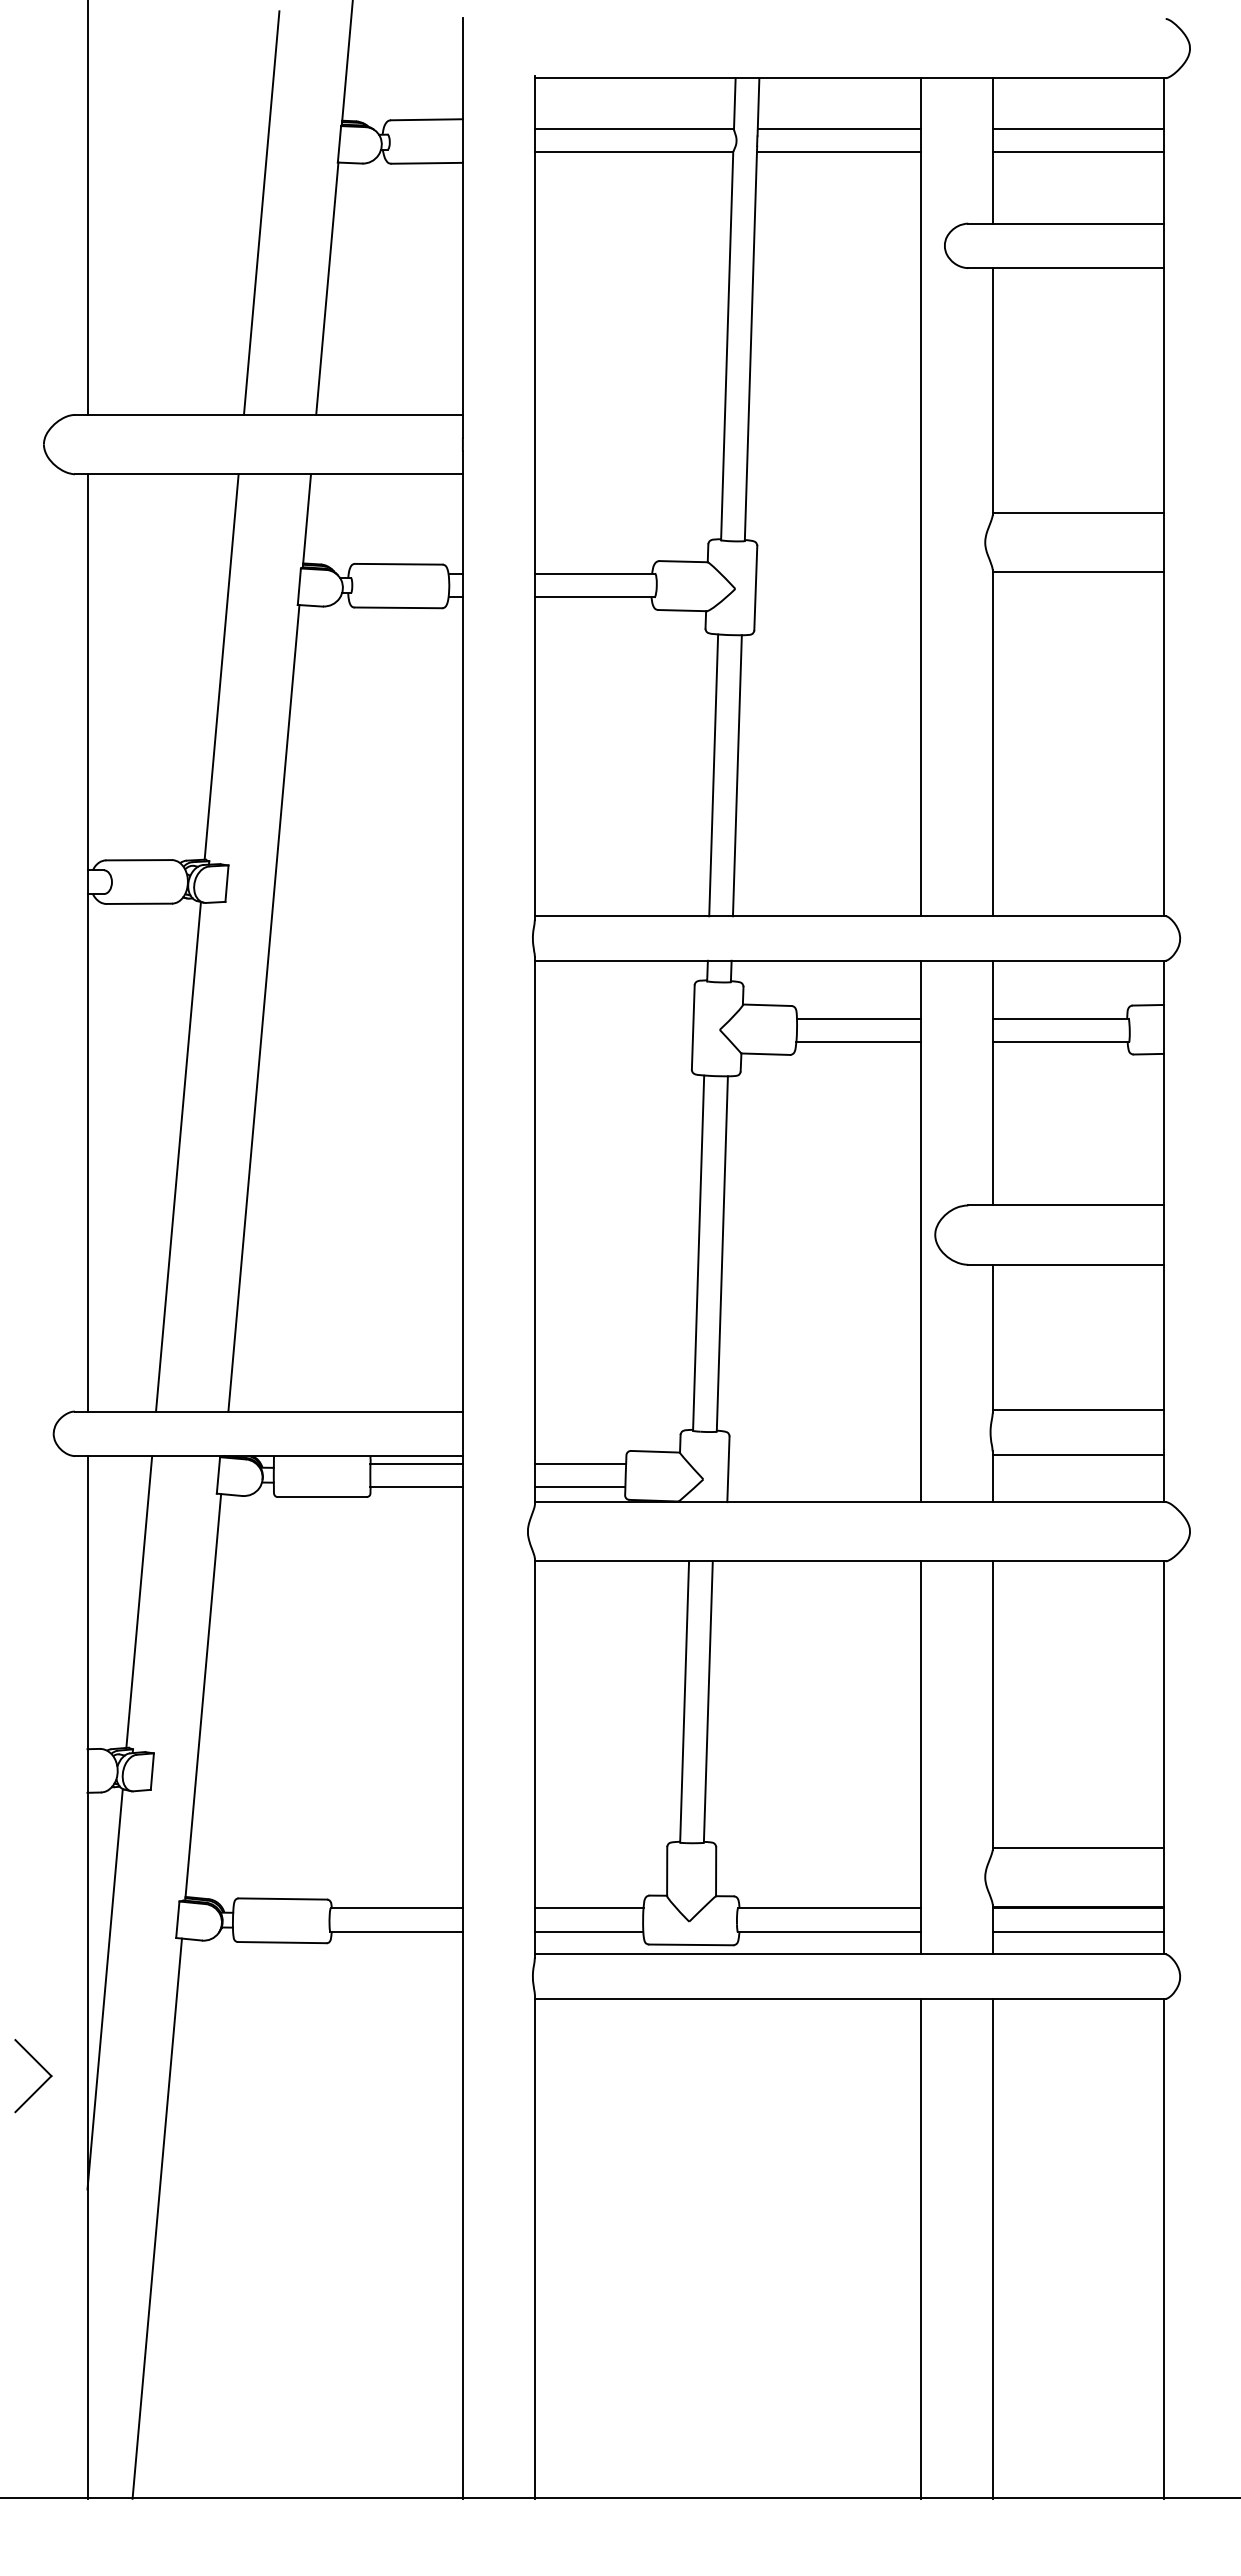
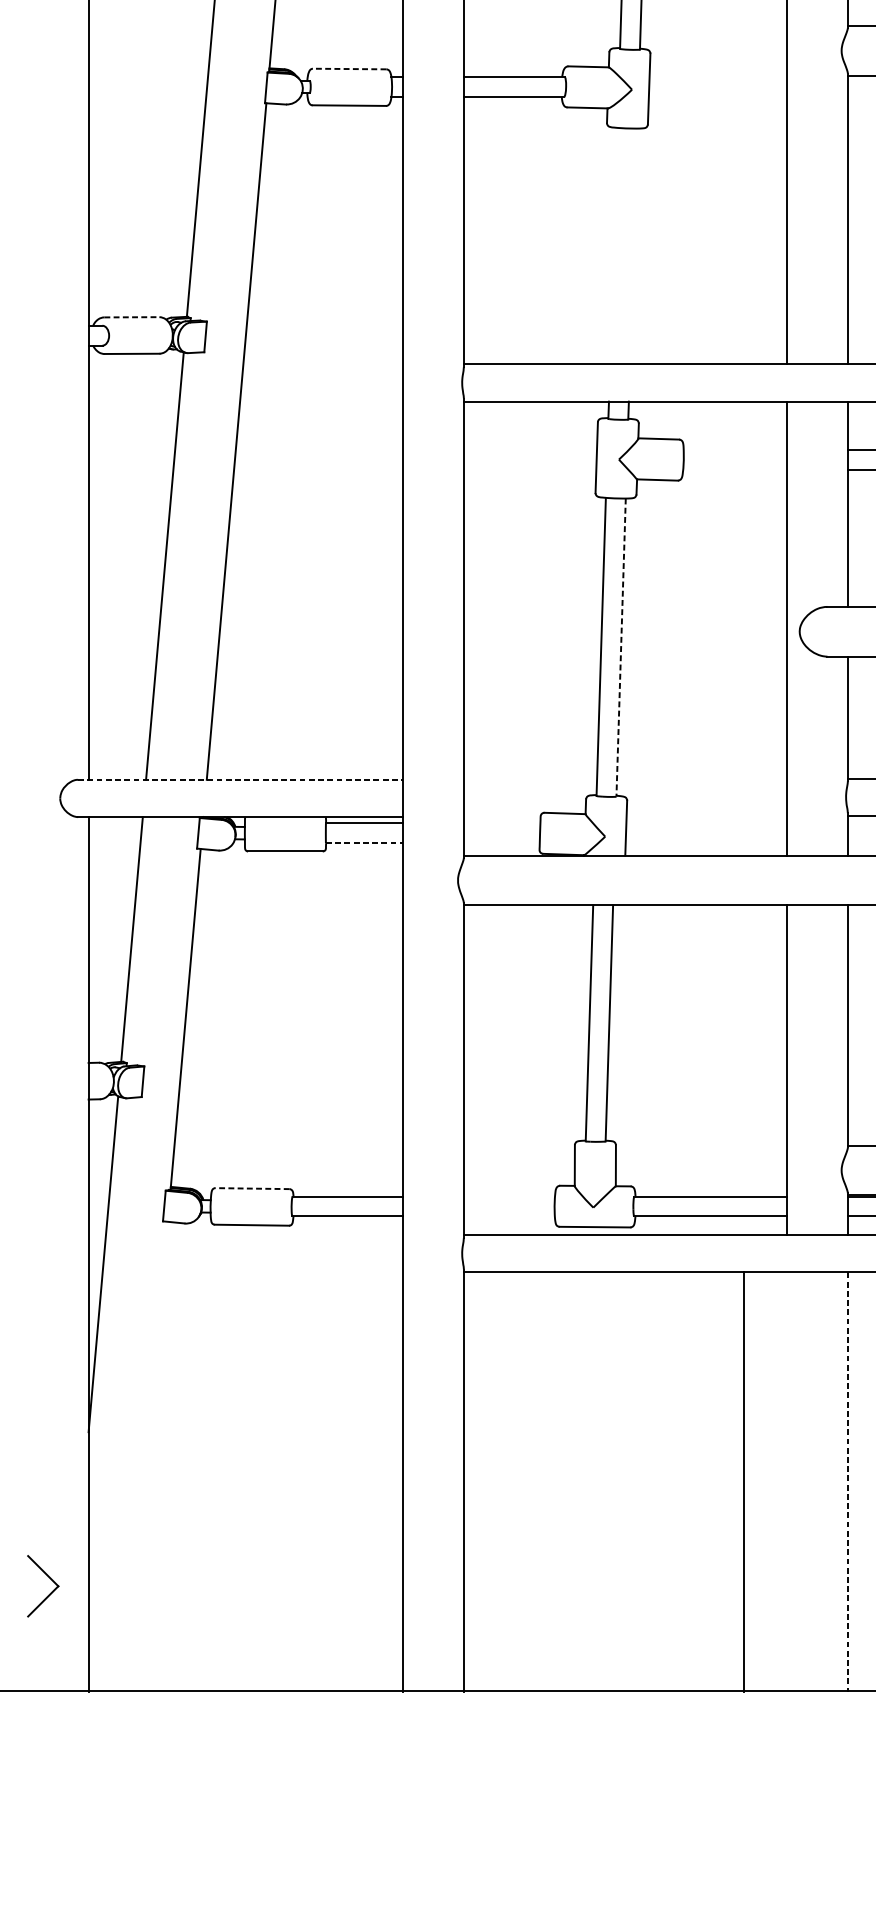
line: (398, 564) -> (349, 69), solid -> dashed
line: (713, 775) -> (613, 246), removed
line: (736, 775) -> (632, 246), removed
line: (139, 860) -> (132, 317), solid -> dashed
line: (858, 1018) -> (735, 450), removed
line: (858, 1042) -> (735, 470), removed
line: (722, 1253) -> (621, 647), solid -> dashed
line: (268, 1411) -> (240, 779), solid -> dashed
line: (580, 1463) -> (502, 823), removed
line: (417, 1487) -> (365, 843), solid -> dashed
line: (579, 1487) -> (501, 843), removed
line: (282, 1899) -> (252, 1189), solid -> dashed
line: (588, 1908) -> (508, 1196), removed
line: (588, 1932) -> (508, 1216), removed
part: (41, 2084) -> (50, 1593), moved
line: (156, 2218) -> (146, 1456), removed
line: (920, 2248) -> (743, 1481), moved
line: (992, 2248) -> (847, 1481), solid -> dashed

